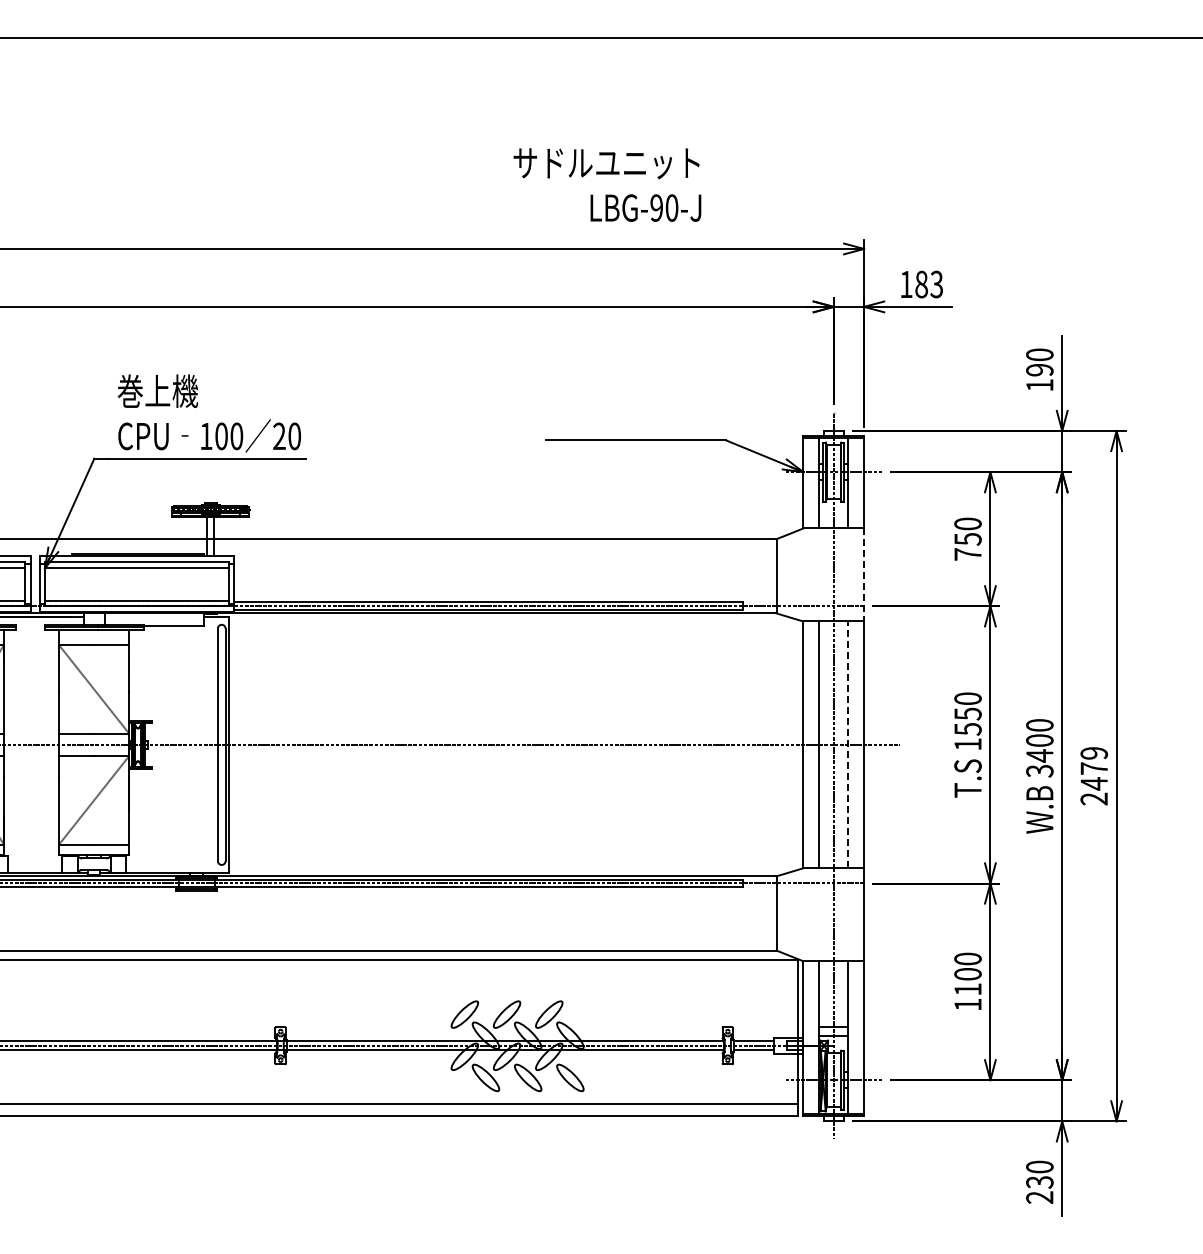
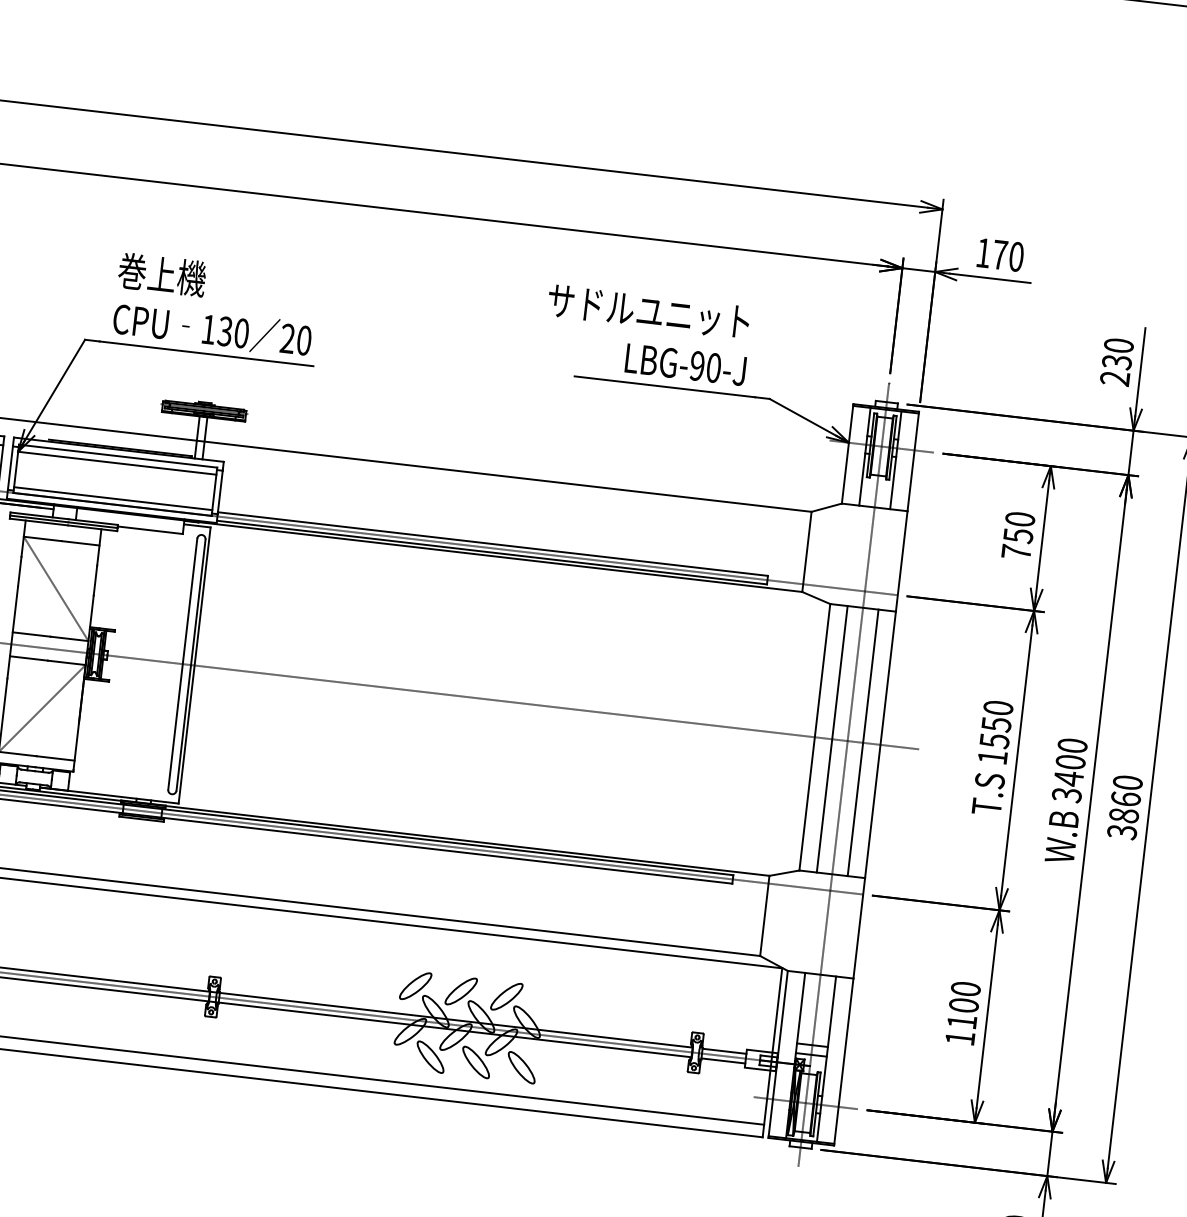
text: (607, 184) -> (647, 334), moved
text: (929, 284) -> (1008, 255), 183 -> 170
text: (1039, 377) -> (1115, 370), 190 -> 230
text: (221, 436) -> (225, 331), 100 -> 130
line: (864, 574) -> (902, 560), dashed -> solid
line: (848, 744) -> (863, 742), dashed -> solid
text: (1094, 776) -> (1125, 807), 2479 -> 3860

